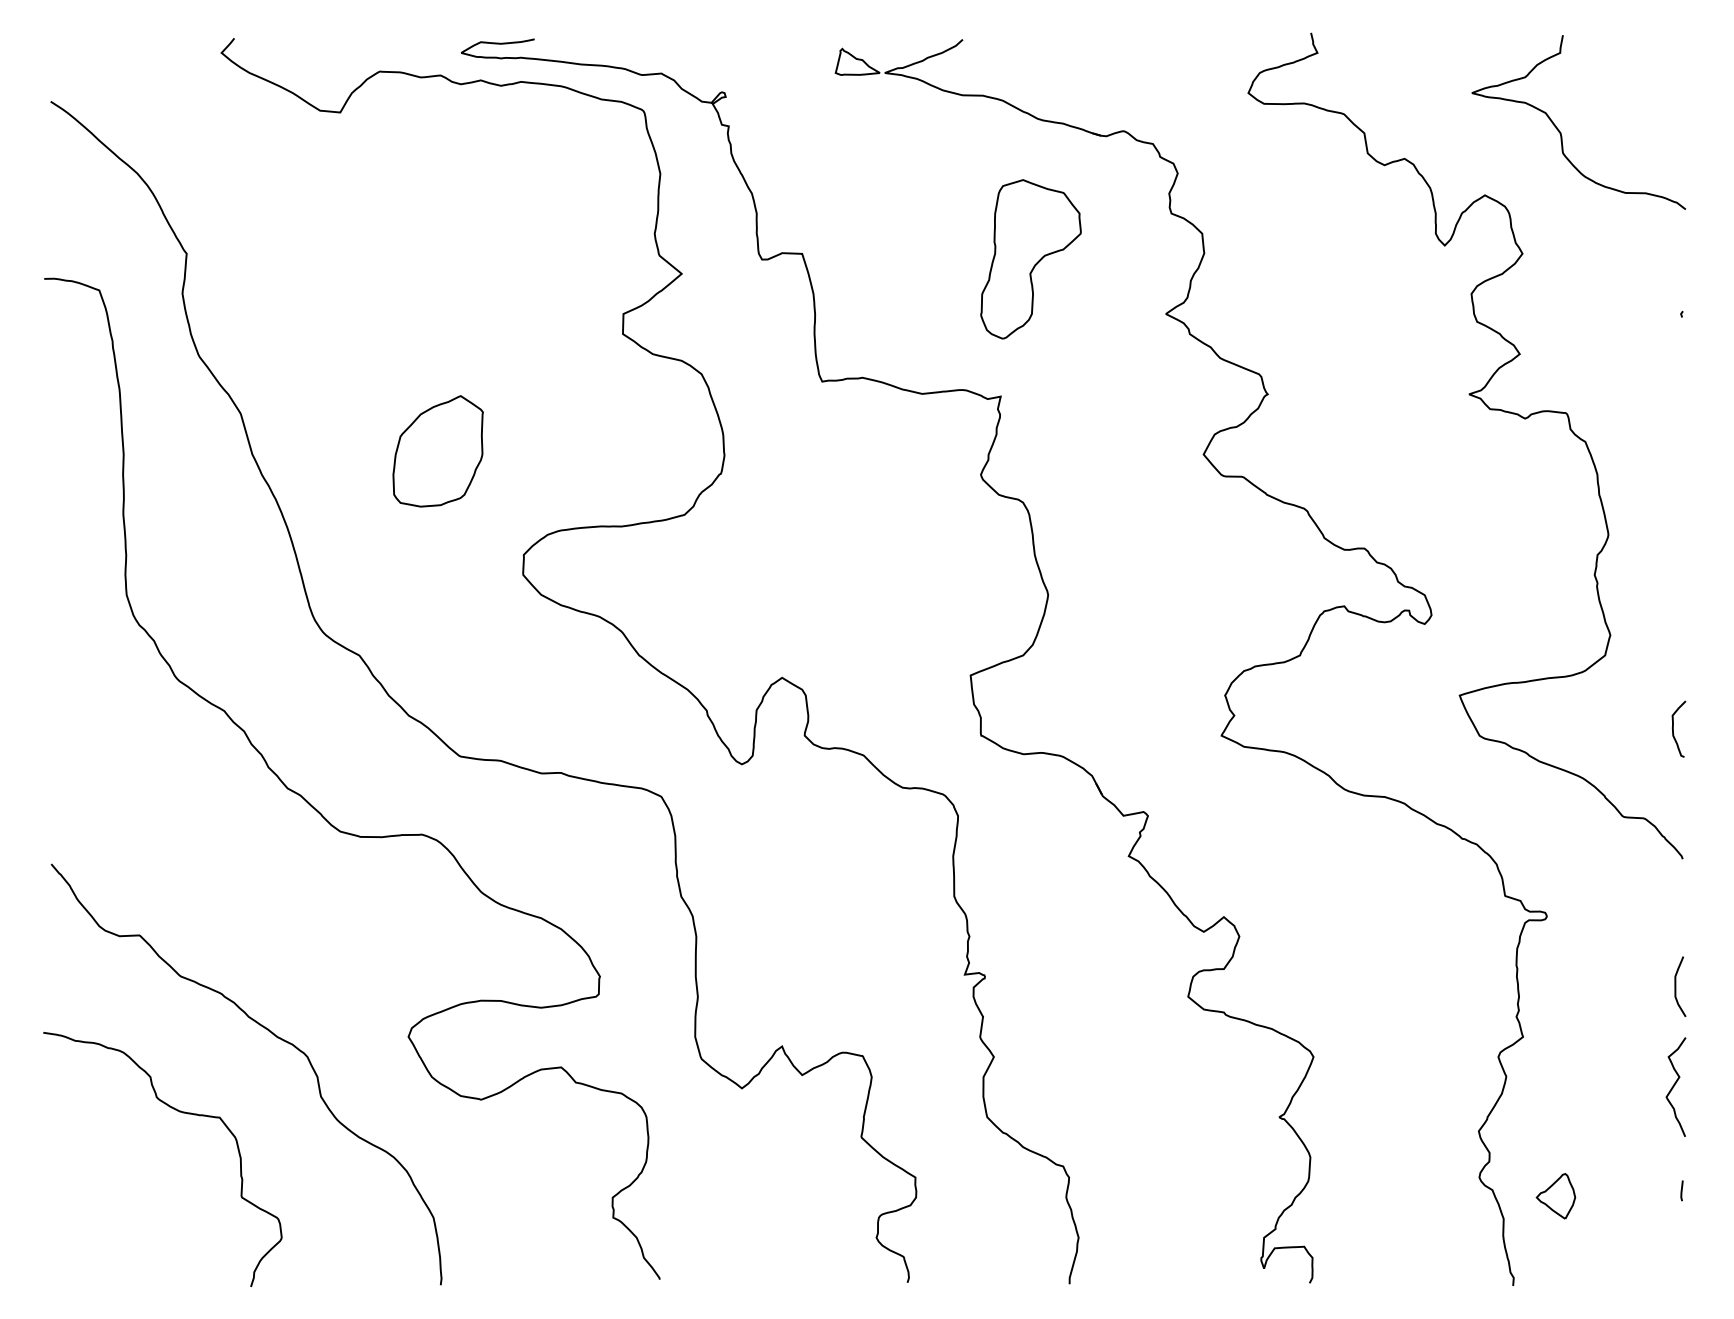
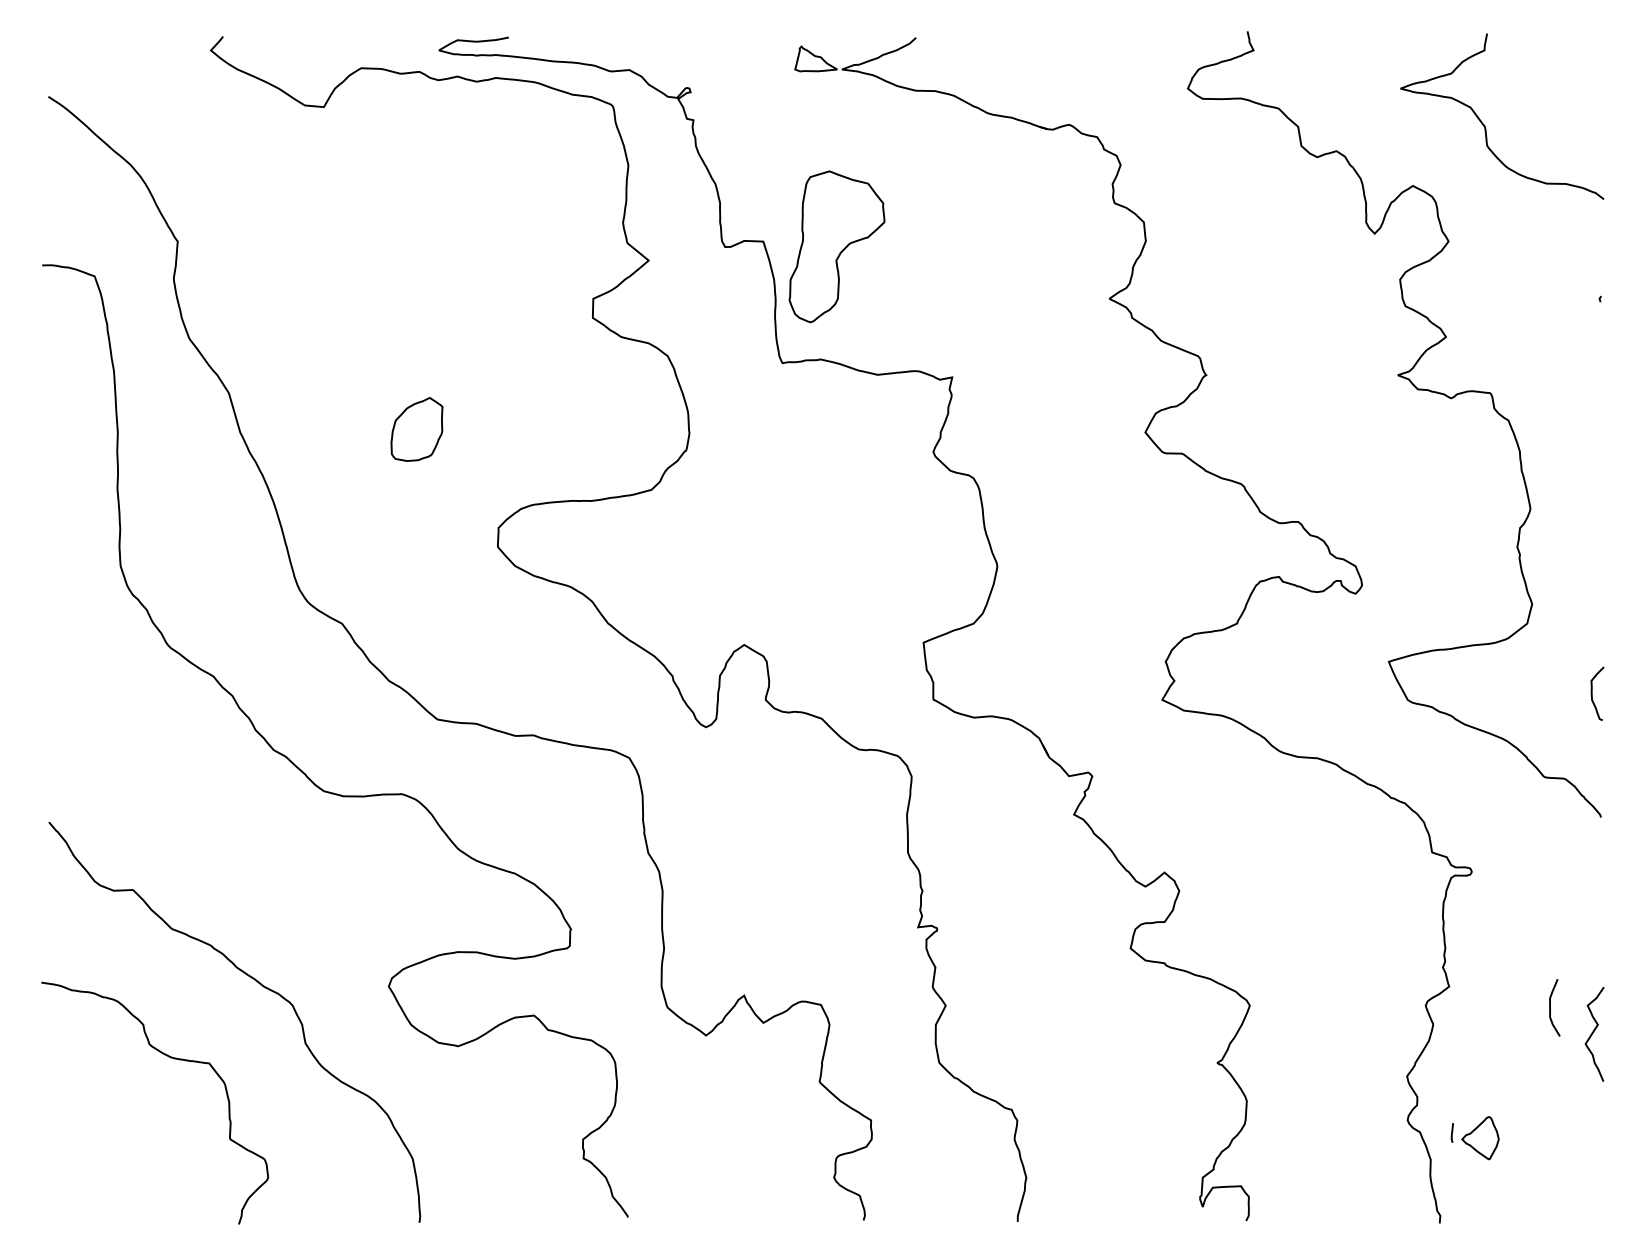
part: (1030, 259) -> (836, 246), moved
part: (437, 451) -> (416, 429), size x0.6
curve: (1675, 986) -> (1550, 1007), moved
line: (1681, 1190) -> (1451, 1132), moved

